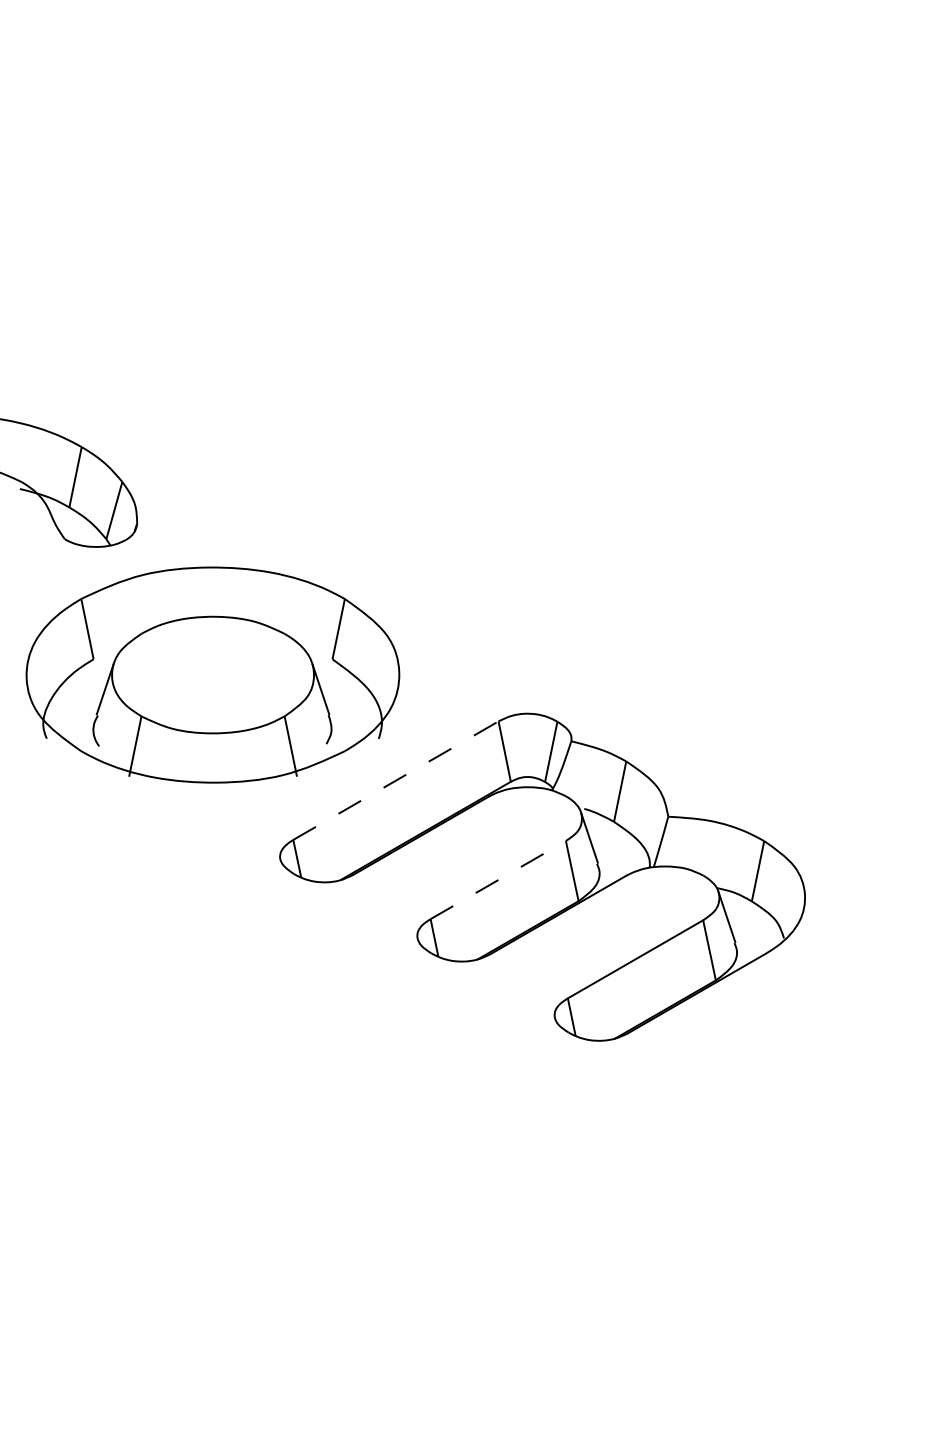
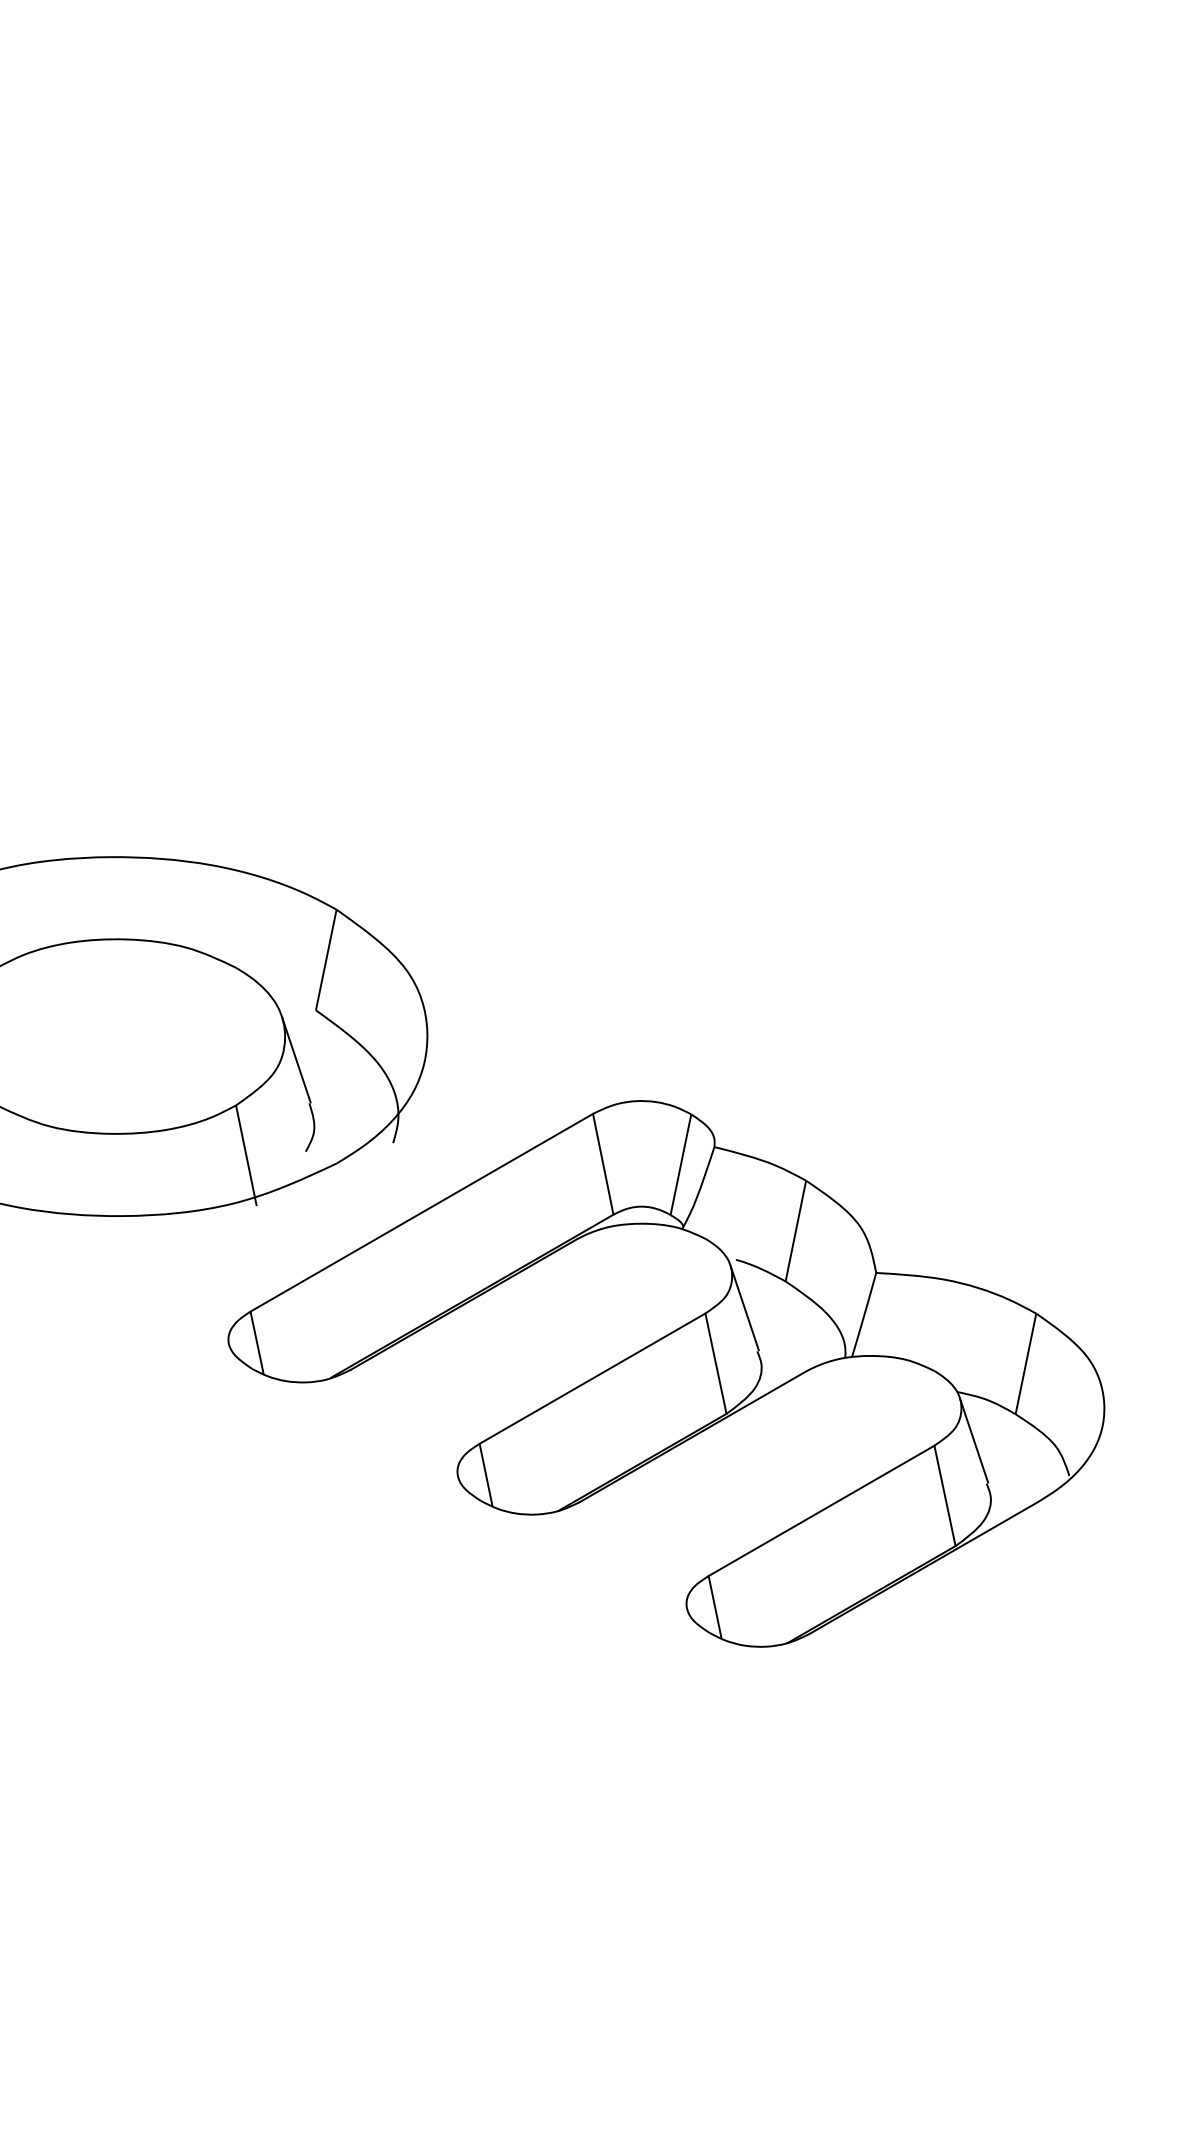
line: (395, 780) -> (421, 1212), dashed -> solid
line: (498, 879) -> (592, 1377), dashed -> solid

